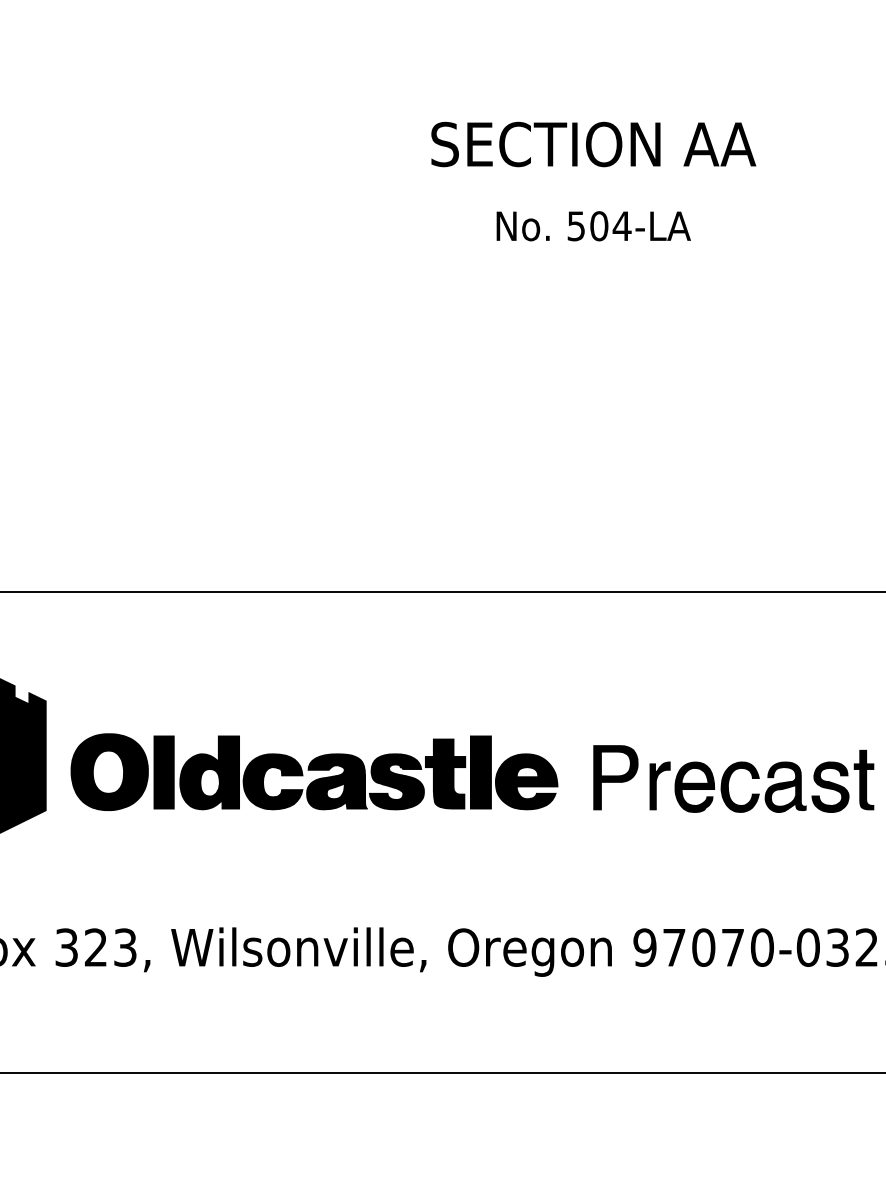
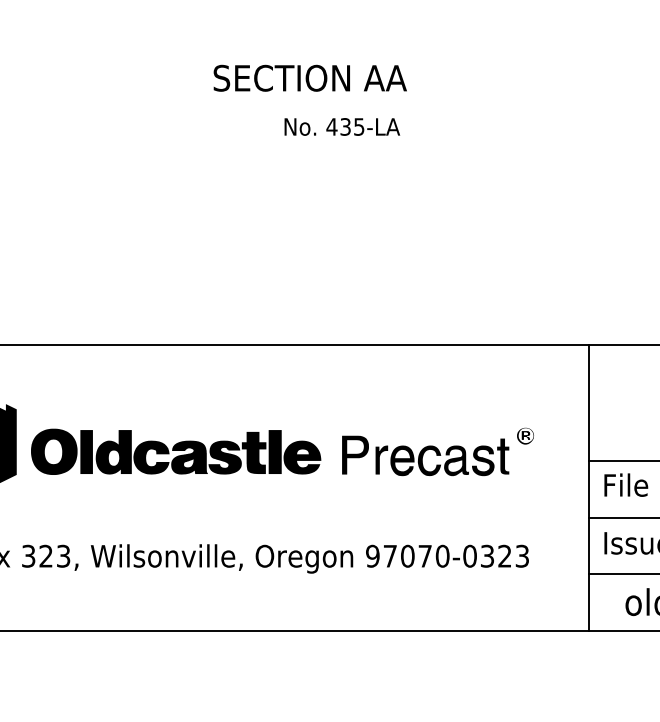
text: (592, 143) -> (309, 77), moved
text: (599, 225) -> (345, 126), 504-LA -> 435-LA

